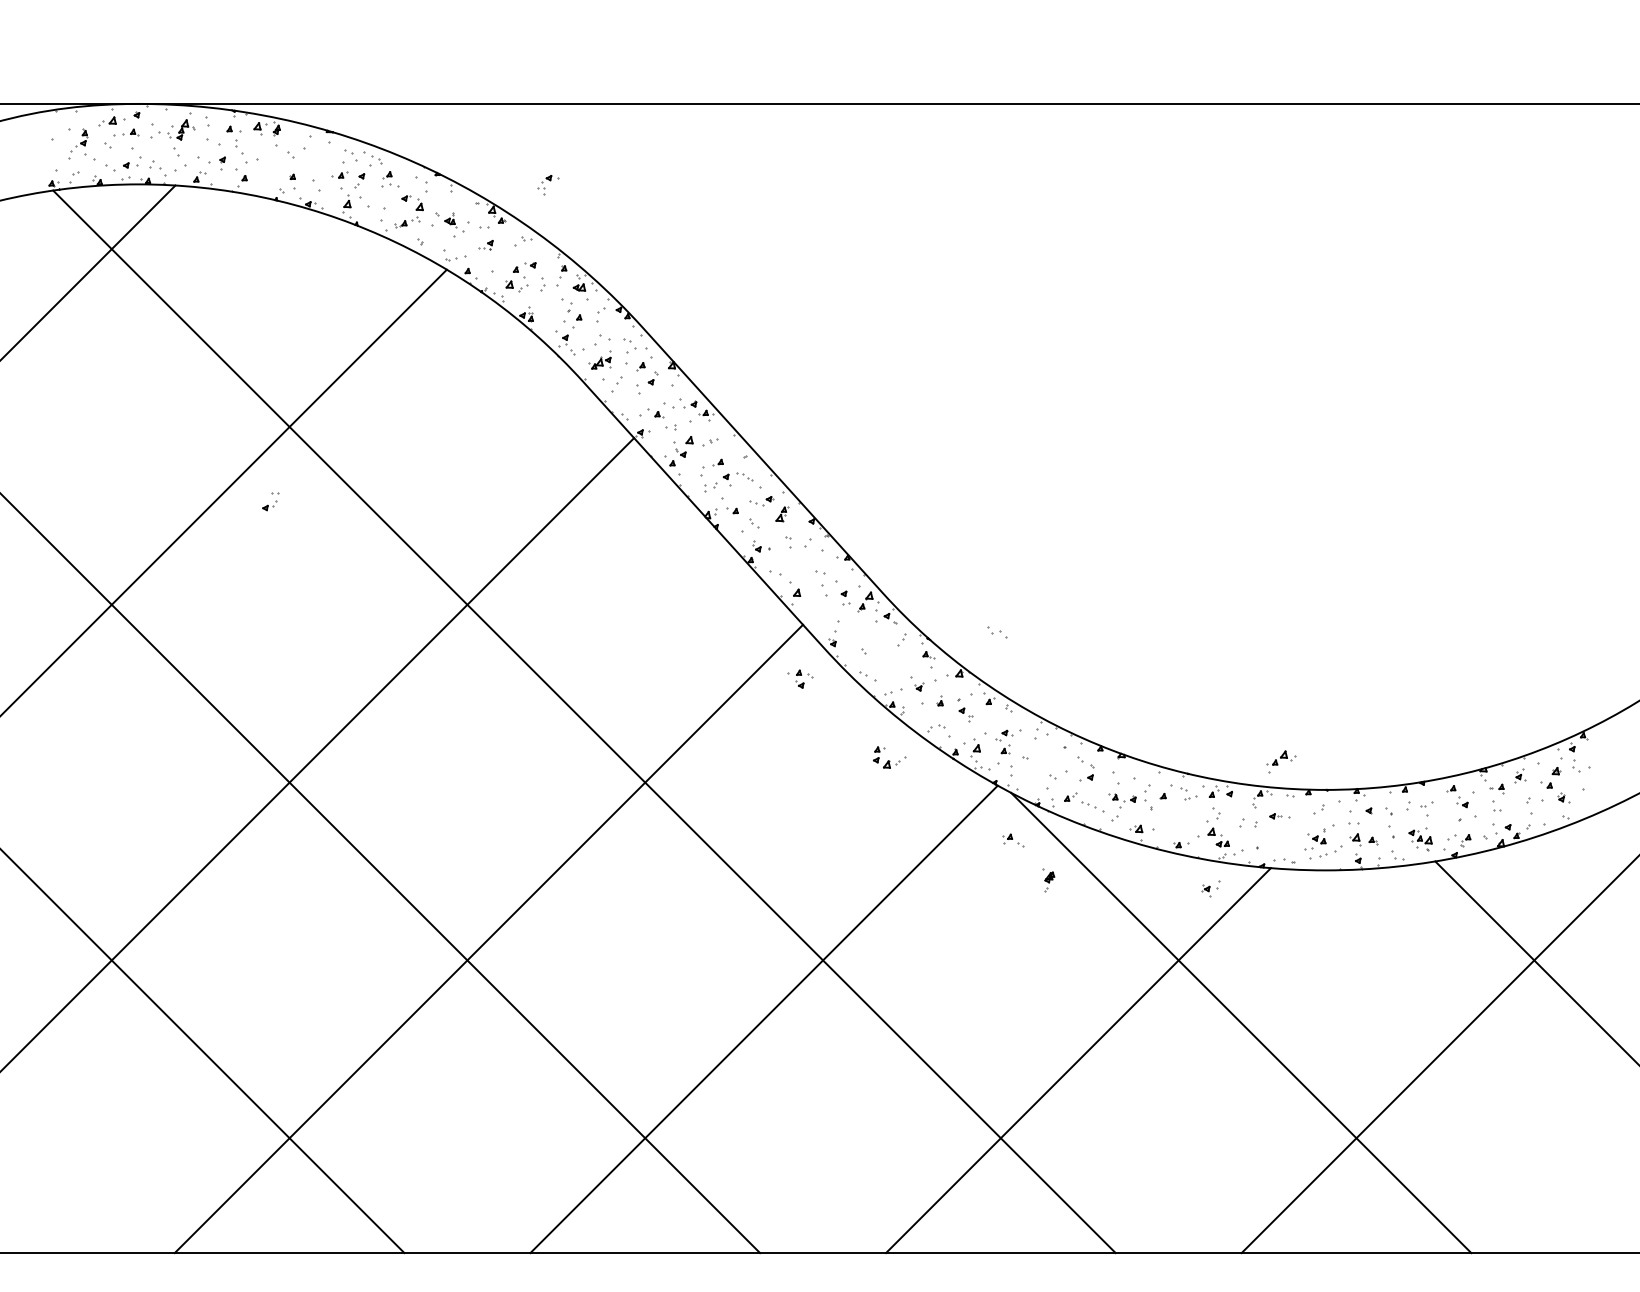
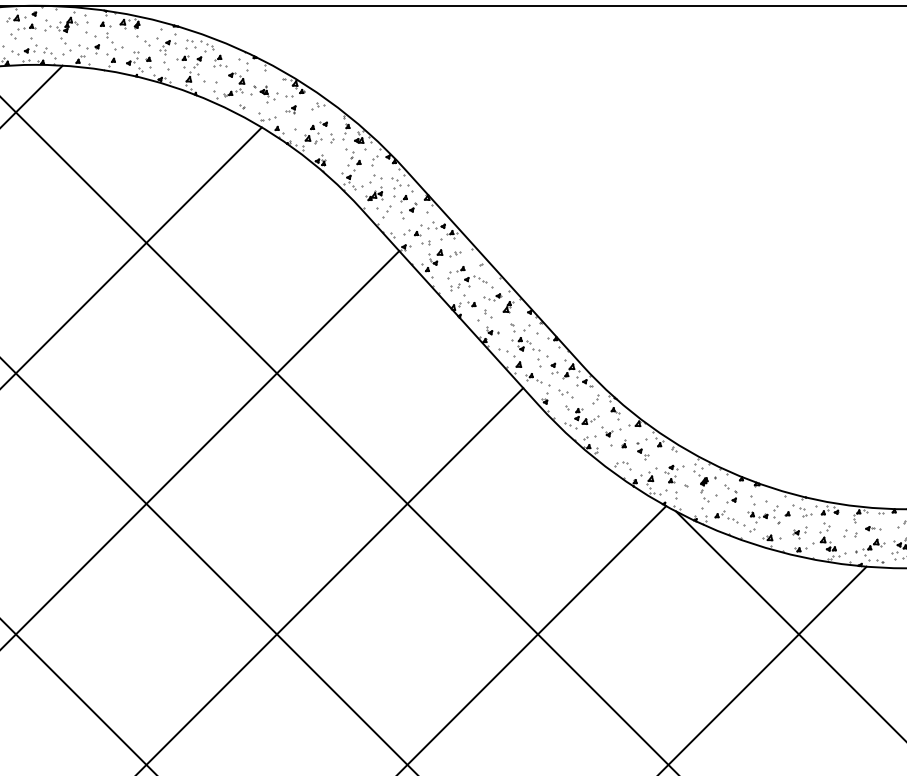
part: (548, 185) -> (167, 48), moved
part: (270, 501) -> (132, 58), moved
part: (997, 632) -> (565, 393), moved
part: (800, 678) -> (521, 343), moved
part: (889, 757) -> (586, 416), moved
part: (1281, 761) -> (874, 547), moved
part: (1013, 840) -> (533, 378), moved
part: (1048, 880) -> (703, 484), moved
part: (1210, 888) -> (799, 532), moved

